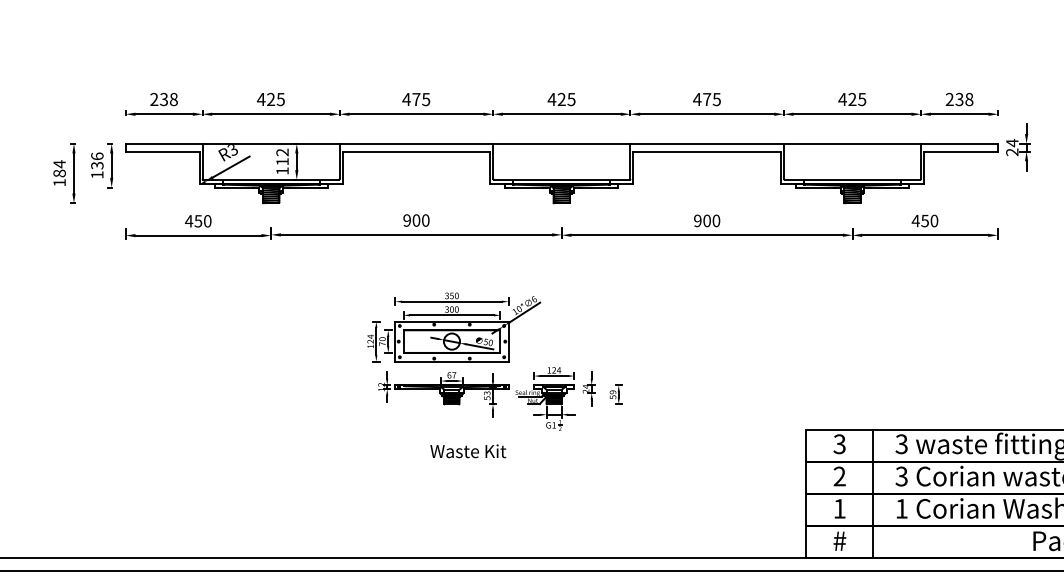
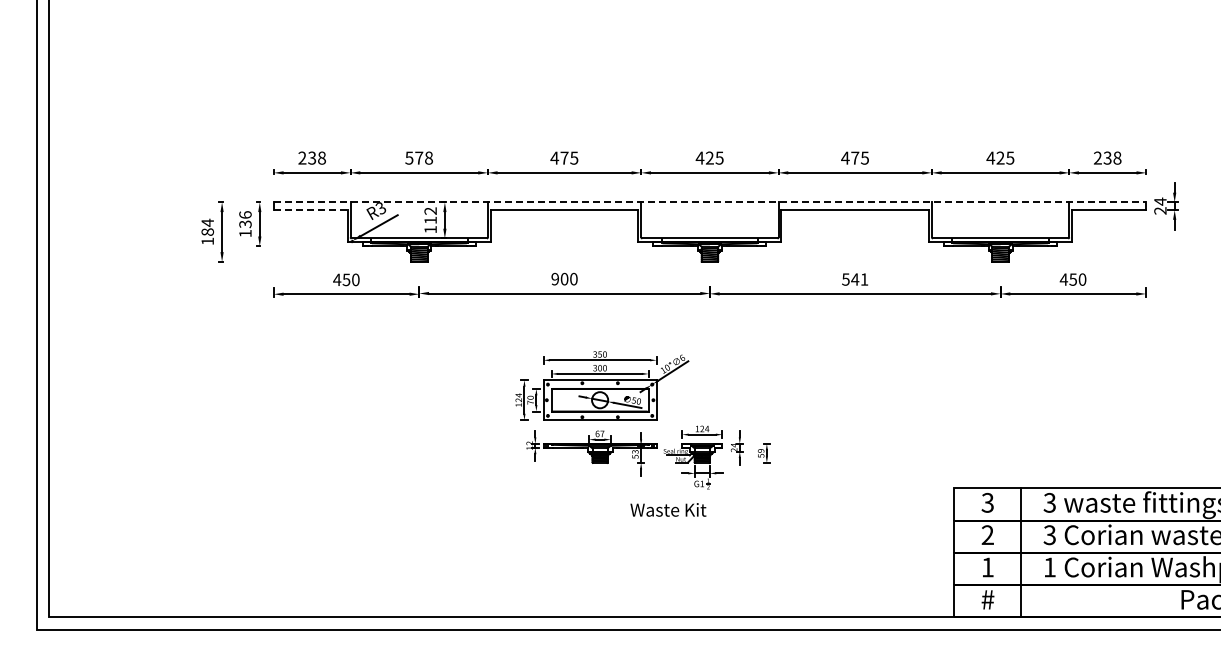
text: (271, 98) -> (419, 157), 425 -> 578
line: (562, 143) -> (710, 202), solid -> dashed
line: (162, 151) -> (310, 210), solid -> dashed
text: (707, 220) -> (855, 279), 900 -> 541
text: (468, 450) -> (668, 509), moved

